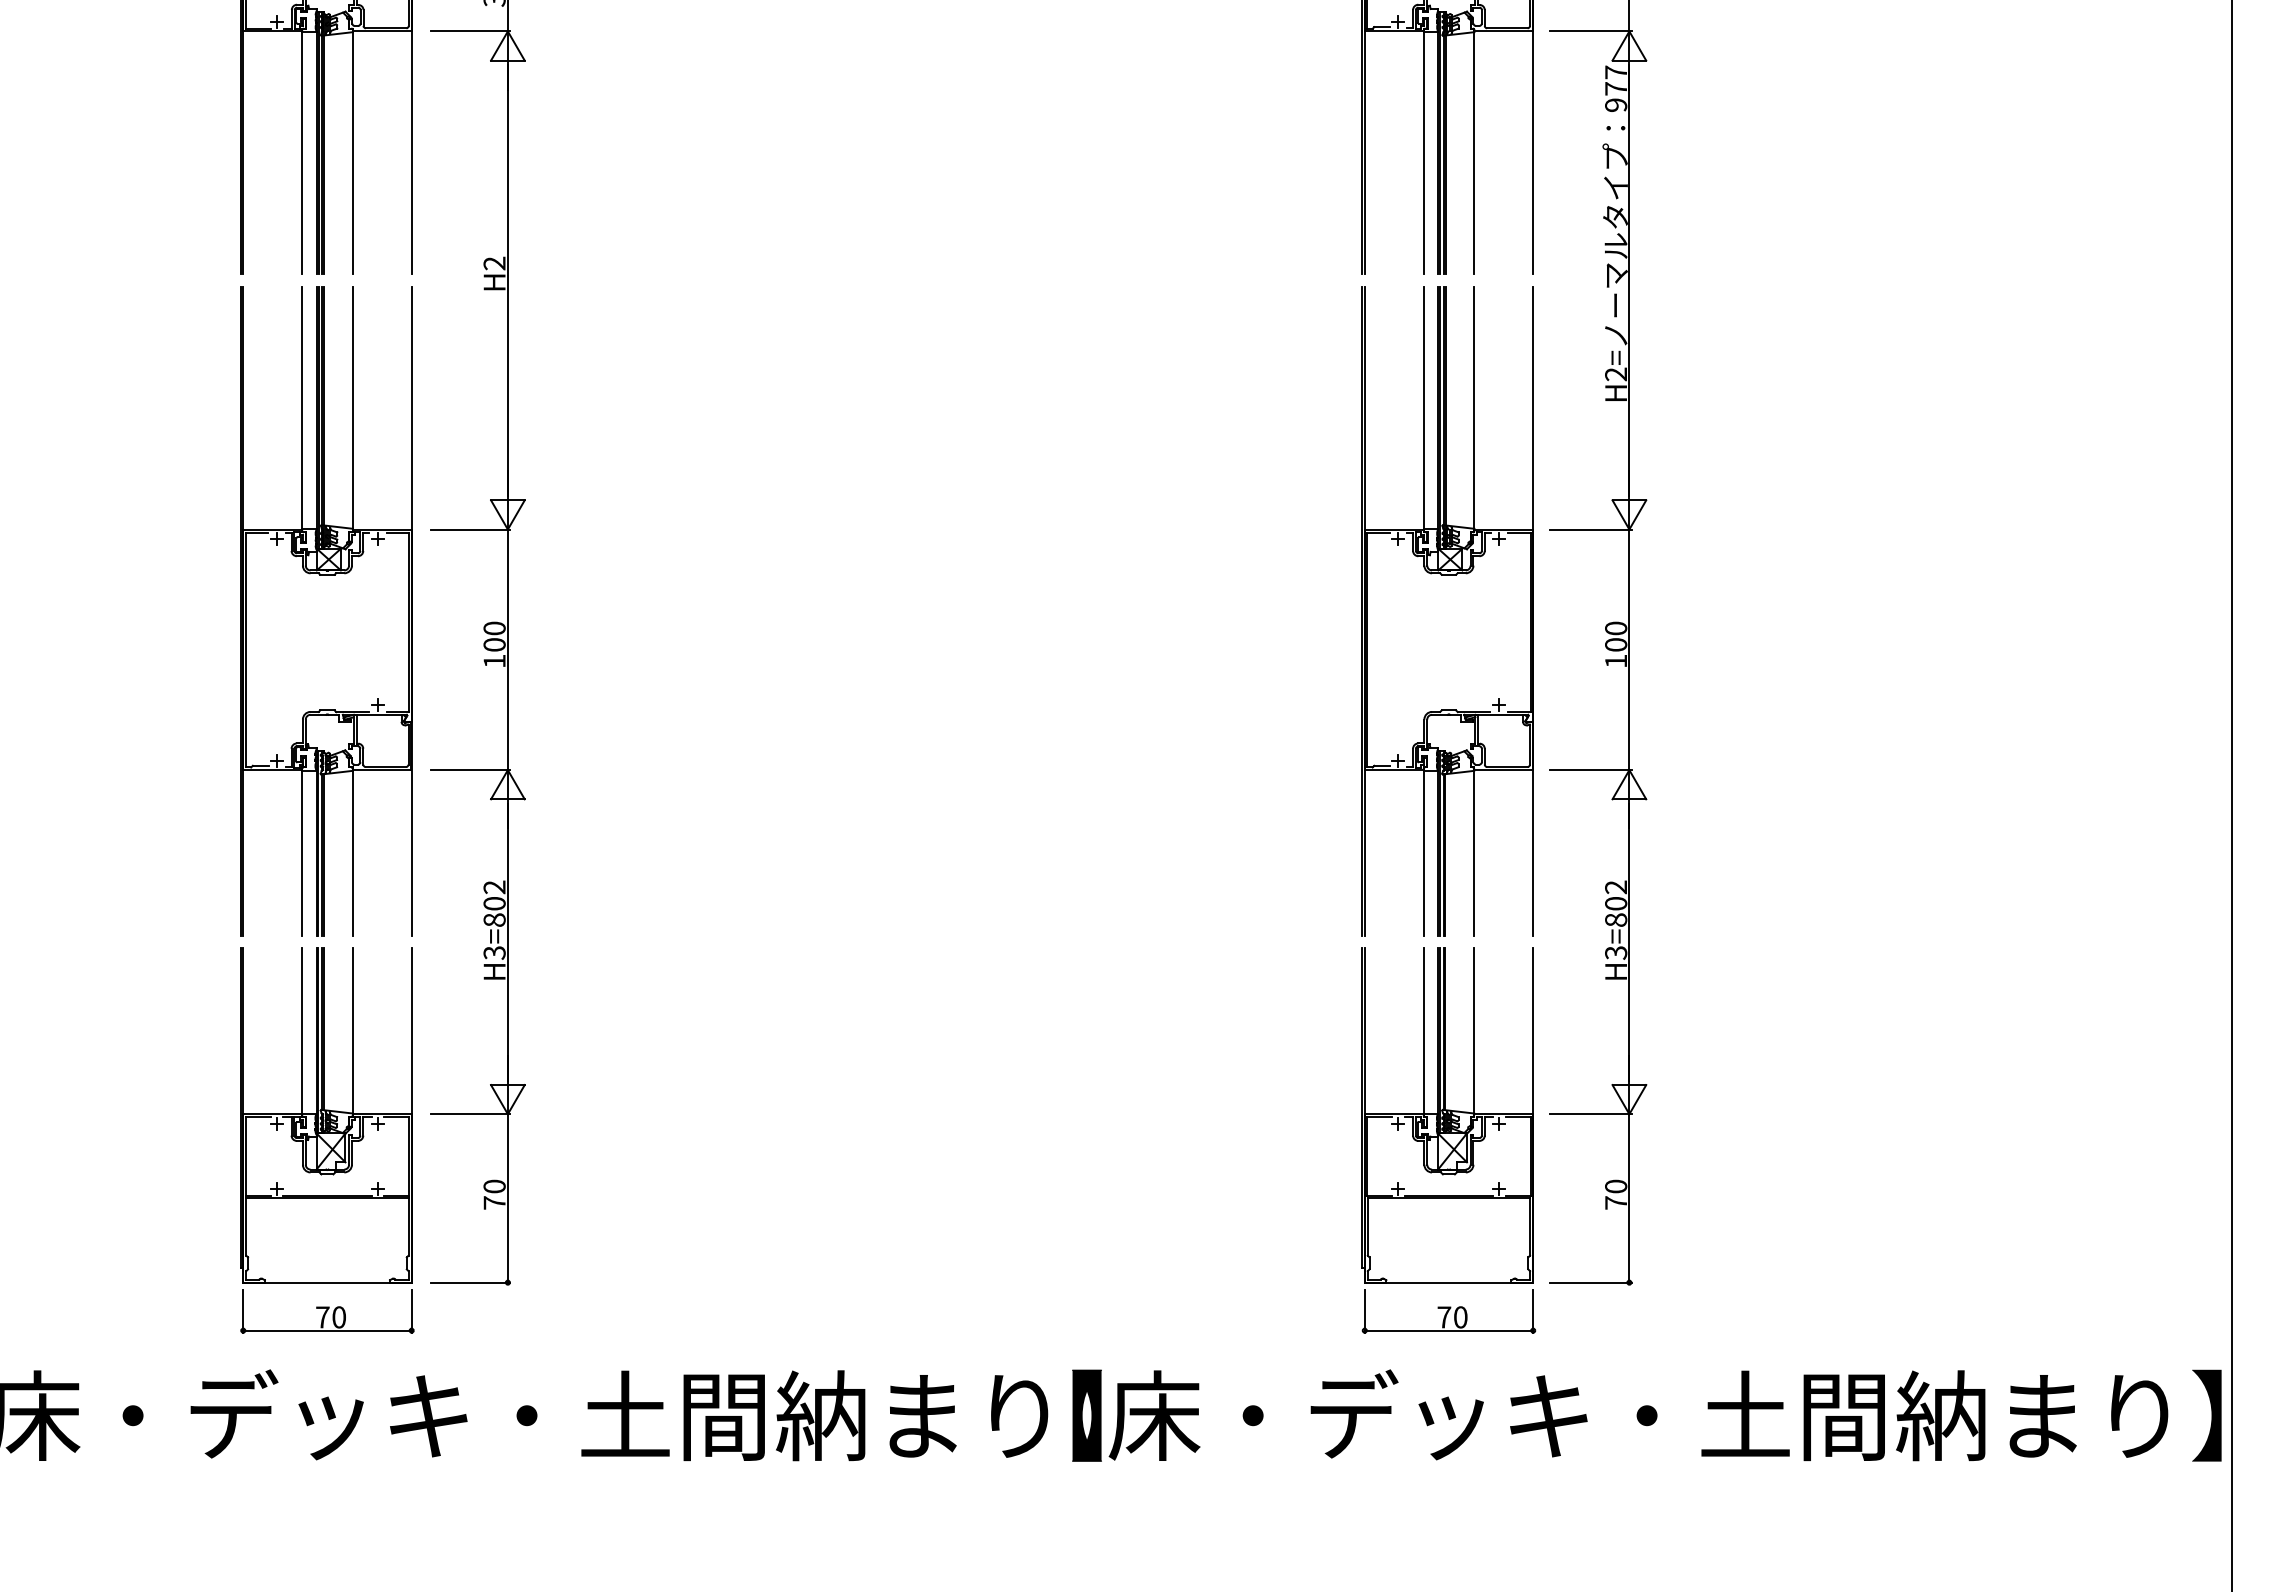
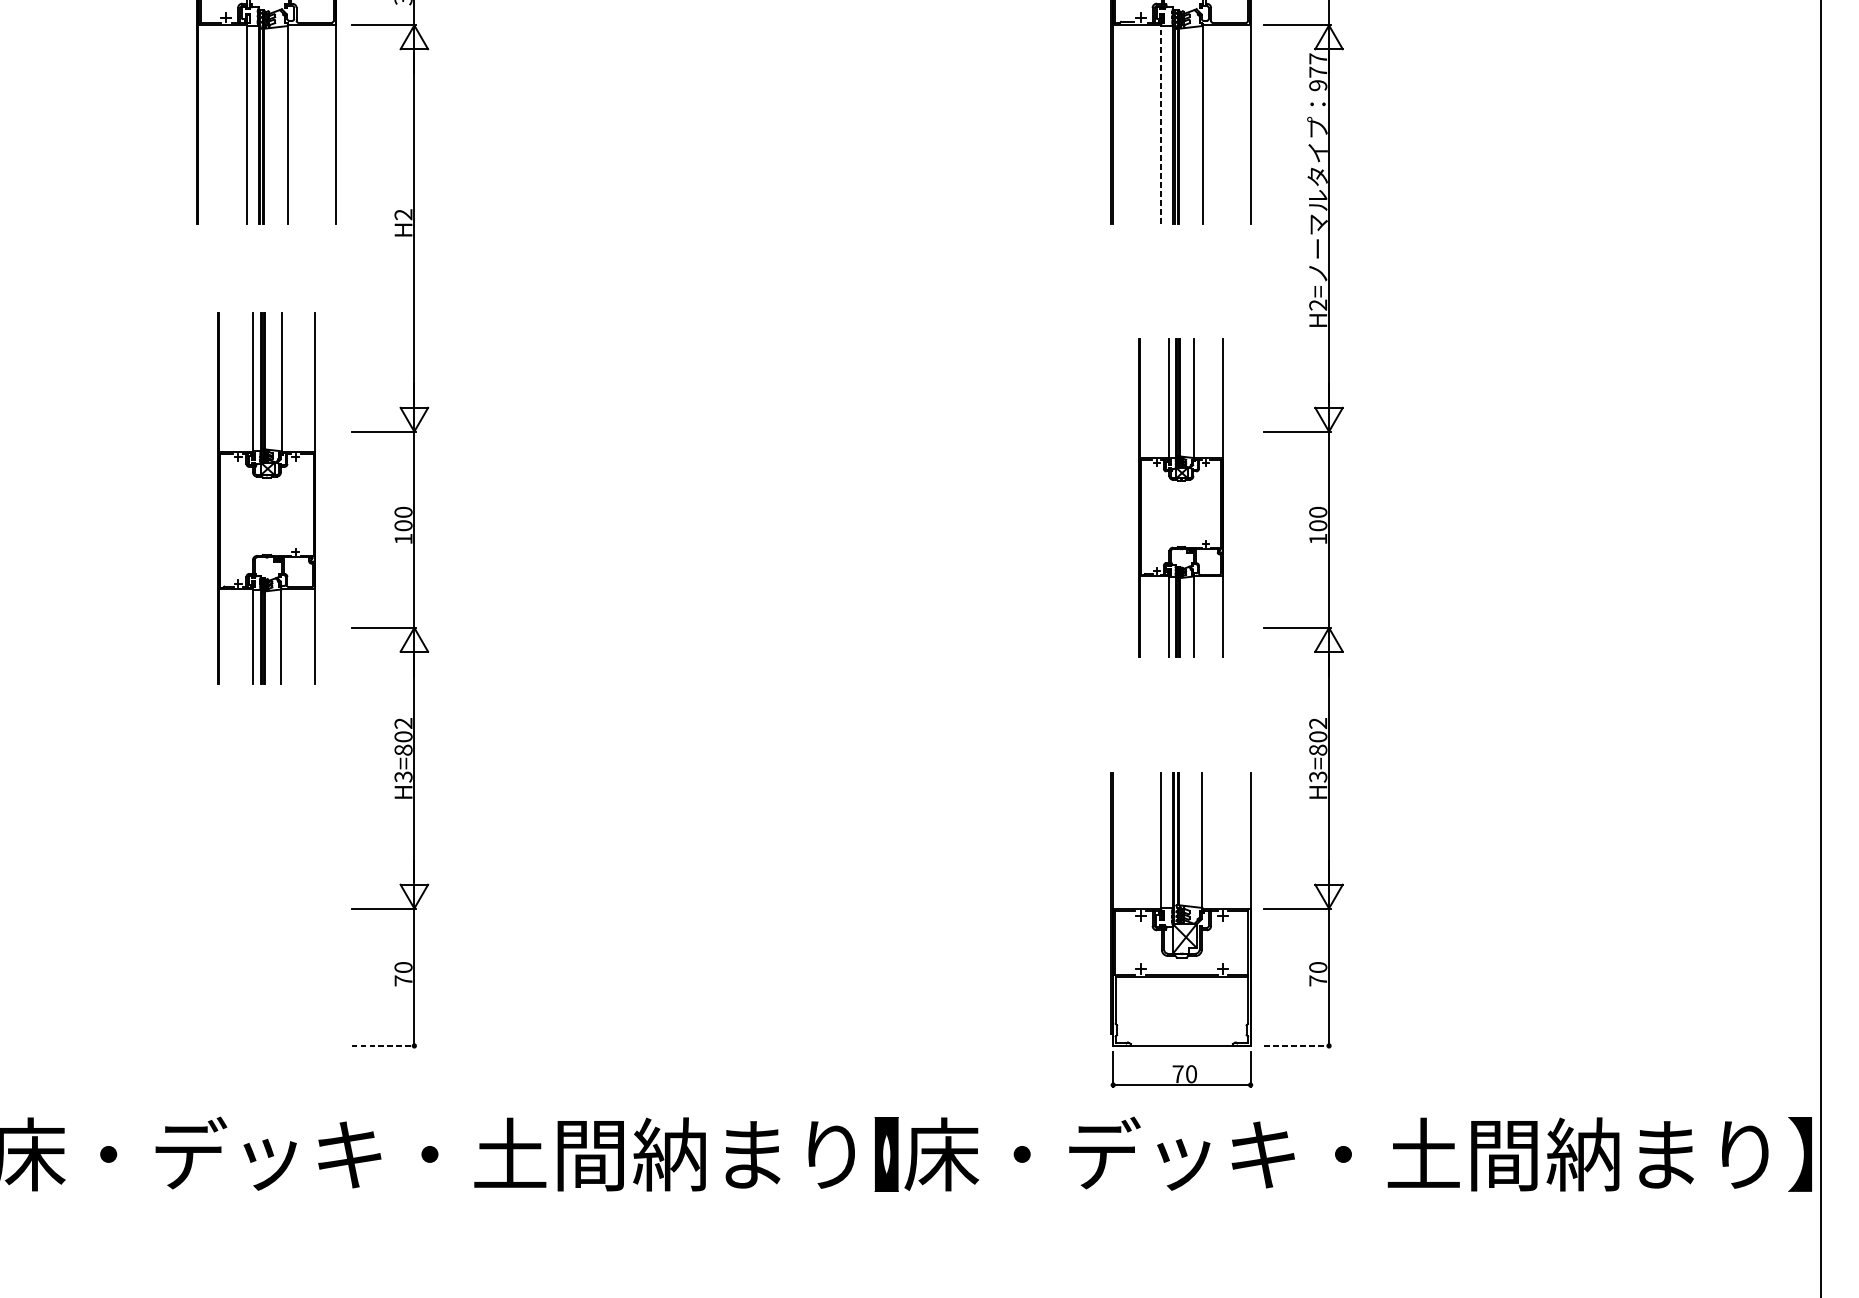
line: (1423, 151) -> (1161, 123), solid -> dashed
part: (326, 611) -> (266, 498), size x0.7
part: (1447, 611) -> (1180, 498), size x0.6
part: (327, 1140) -> (267, 929), removed
line: (470, 1282) -> (383, 1045), solid -> dashed
line: (1590, 1282) -> (1297, 1045), solid -> dashed

